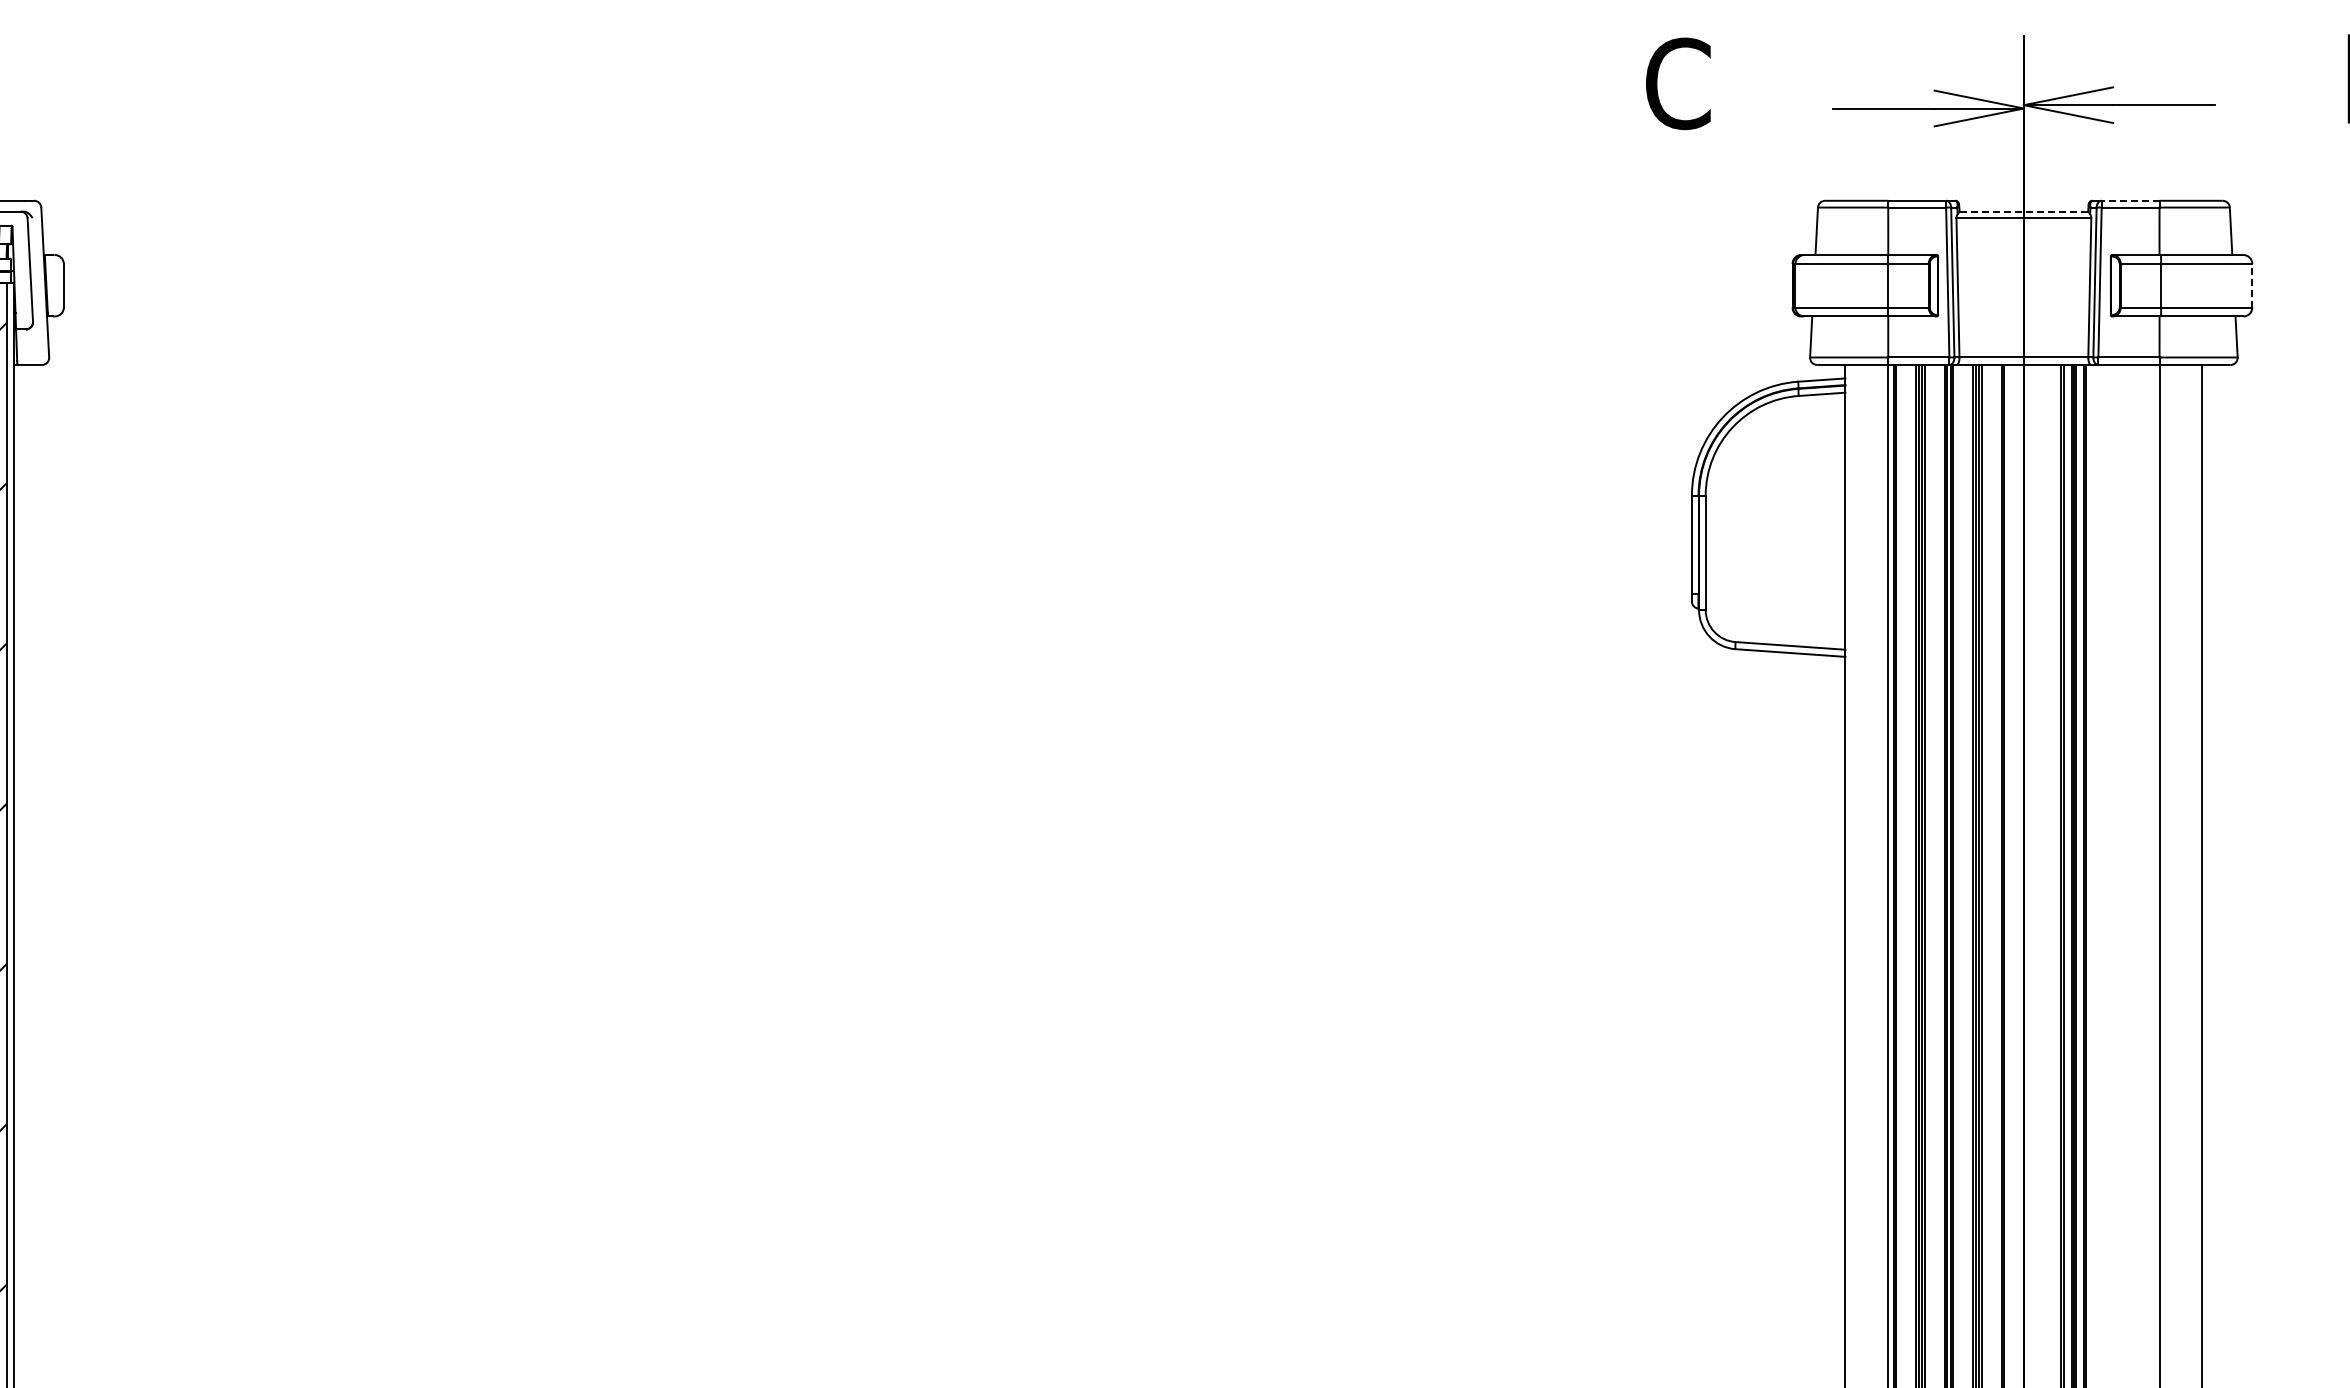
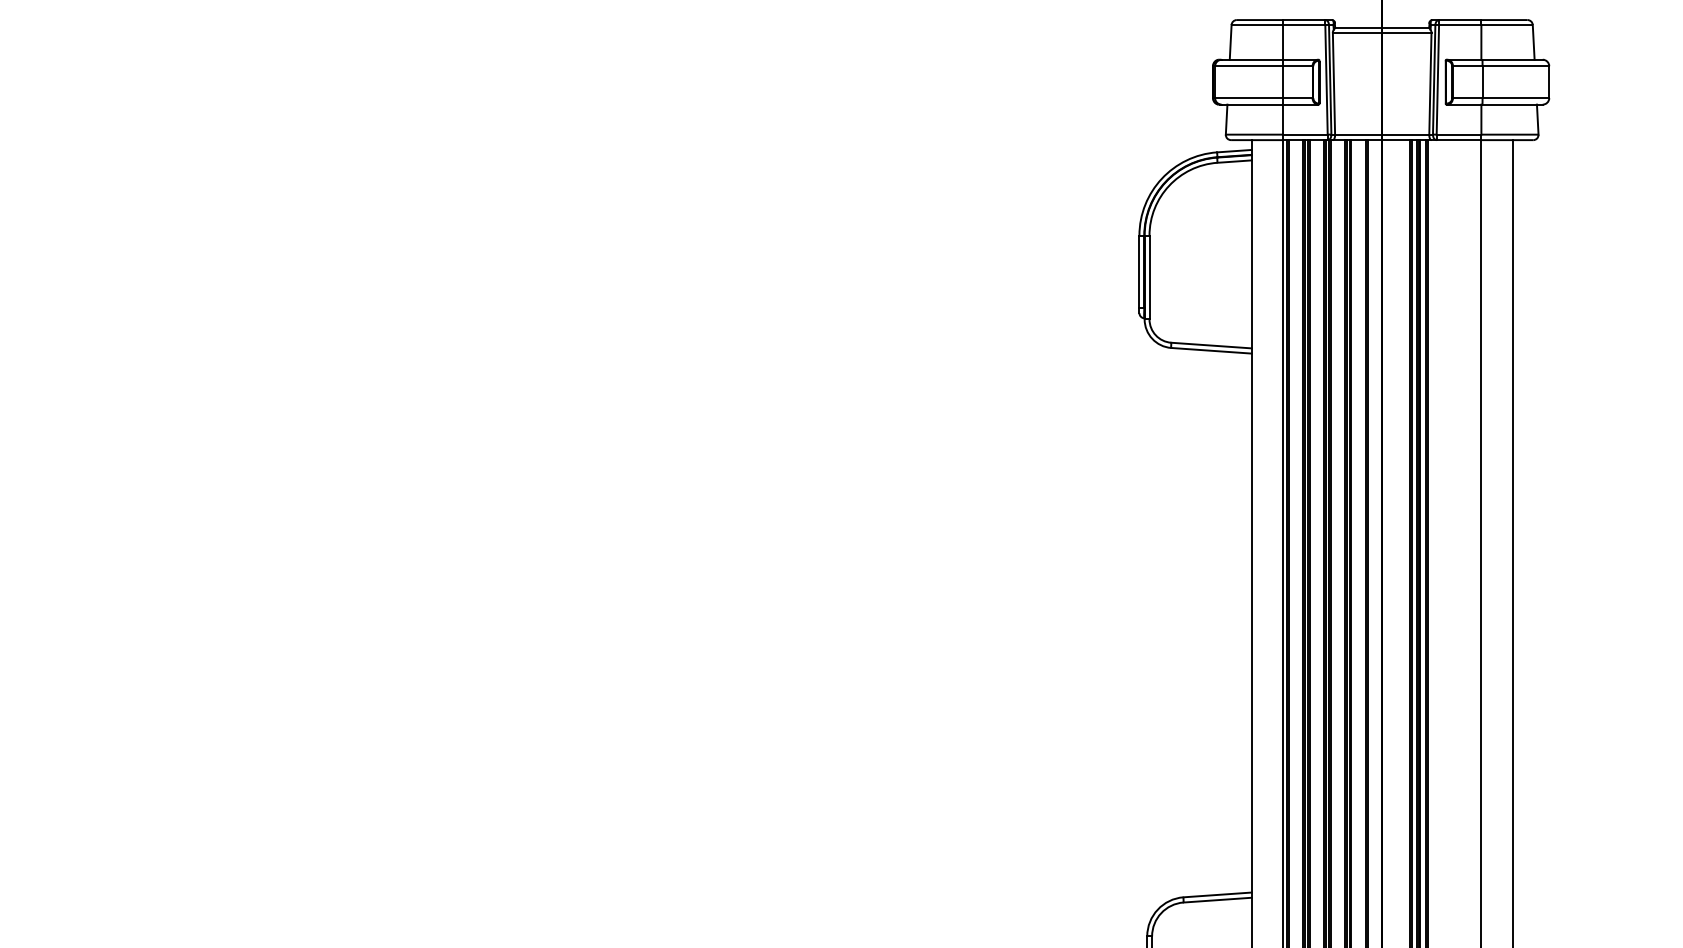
line: (2130, 200) -> (1460, 19), dashed -> solid
line: (2023, 211) -> (1381, 27), dashed -> solid
line: (2252, 285) -> (1549, 82), dashed -> solid

